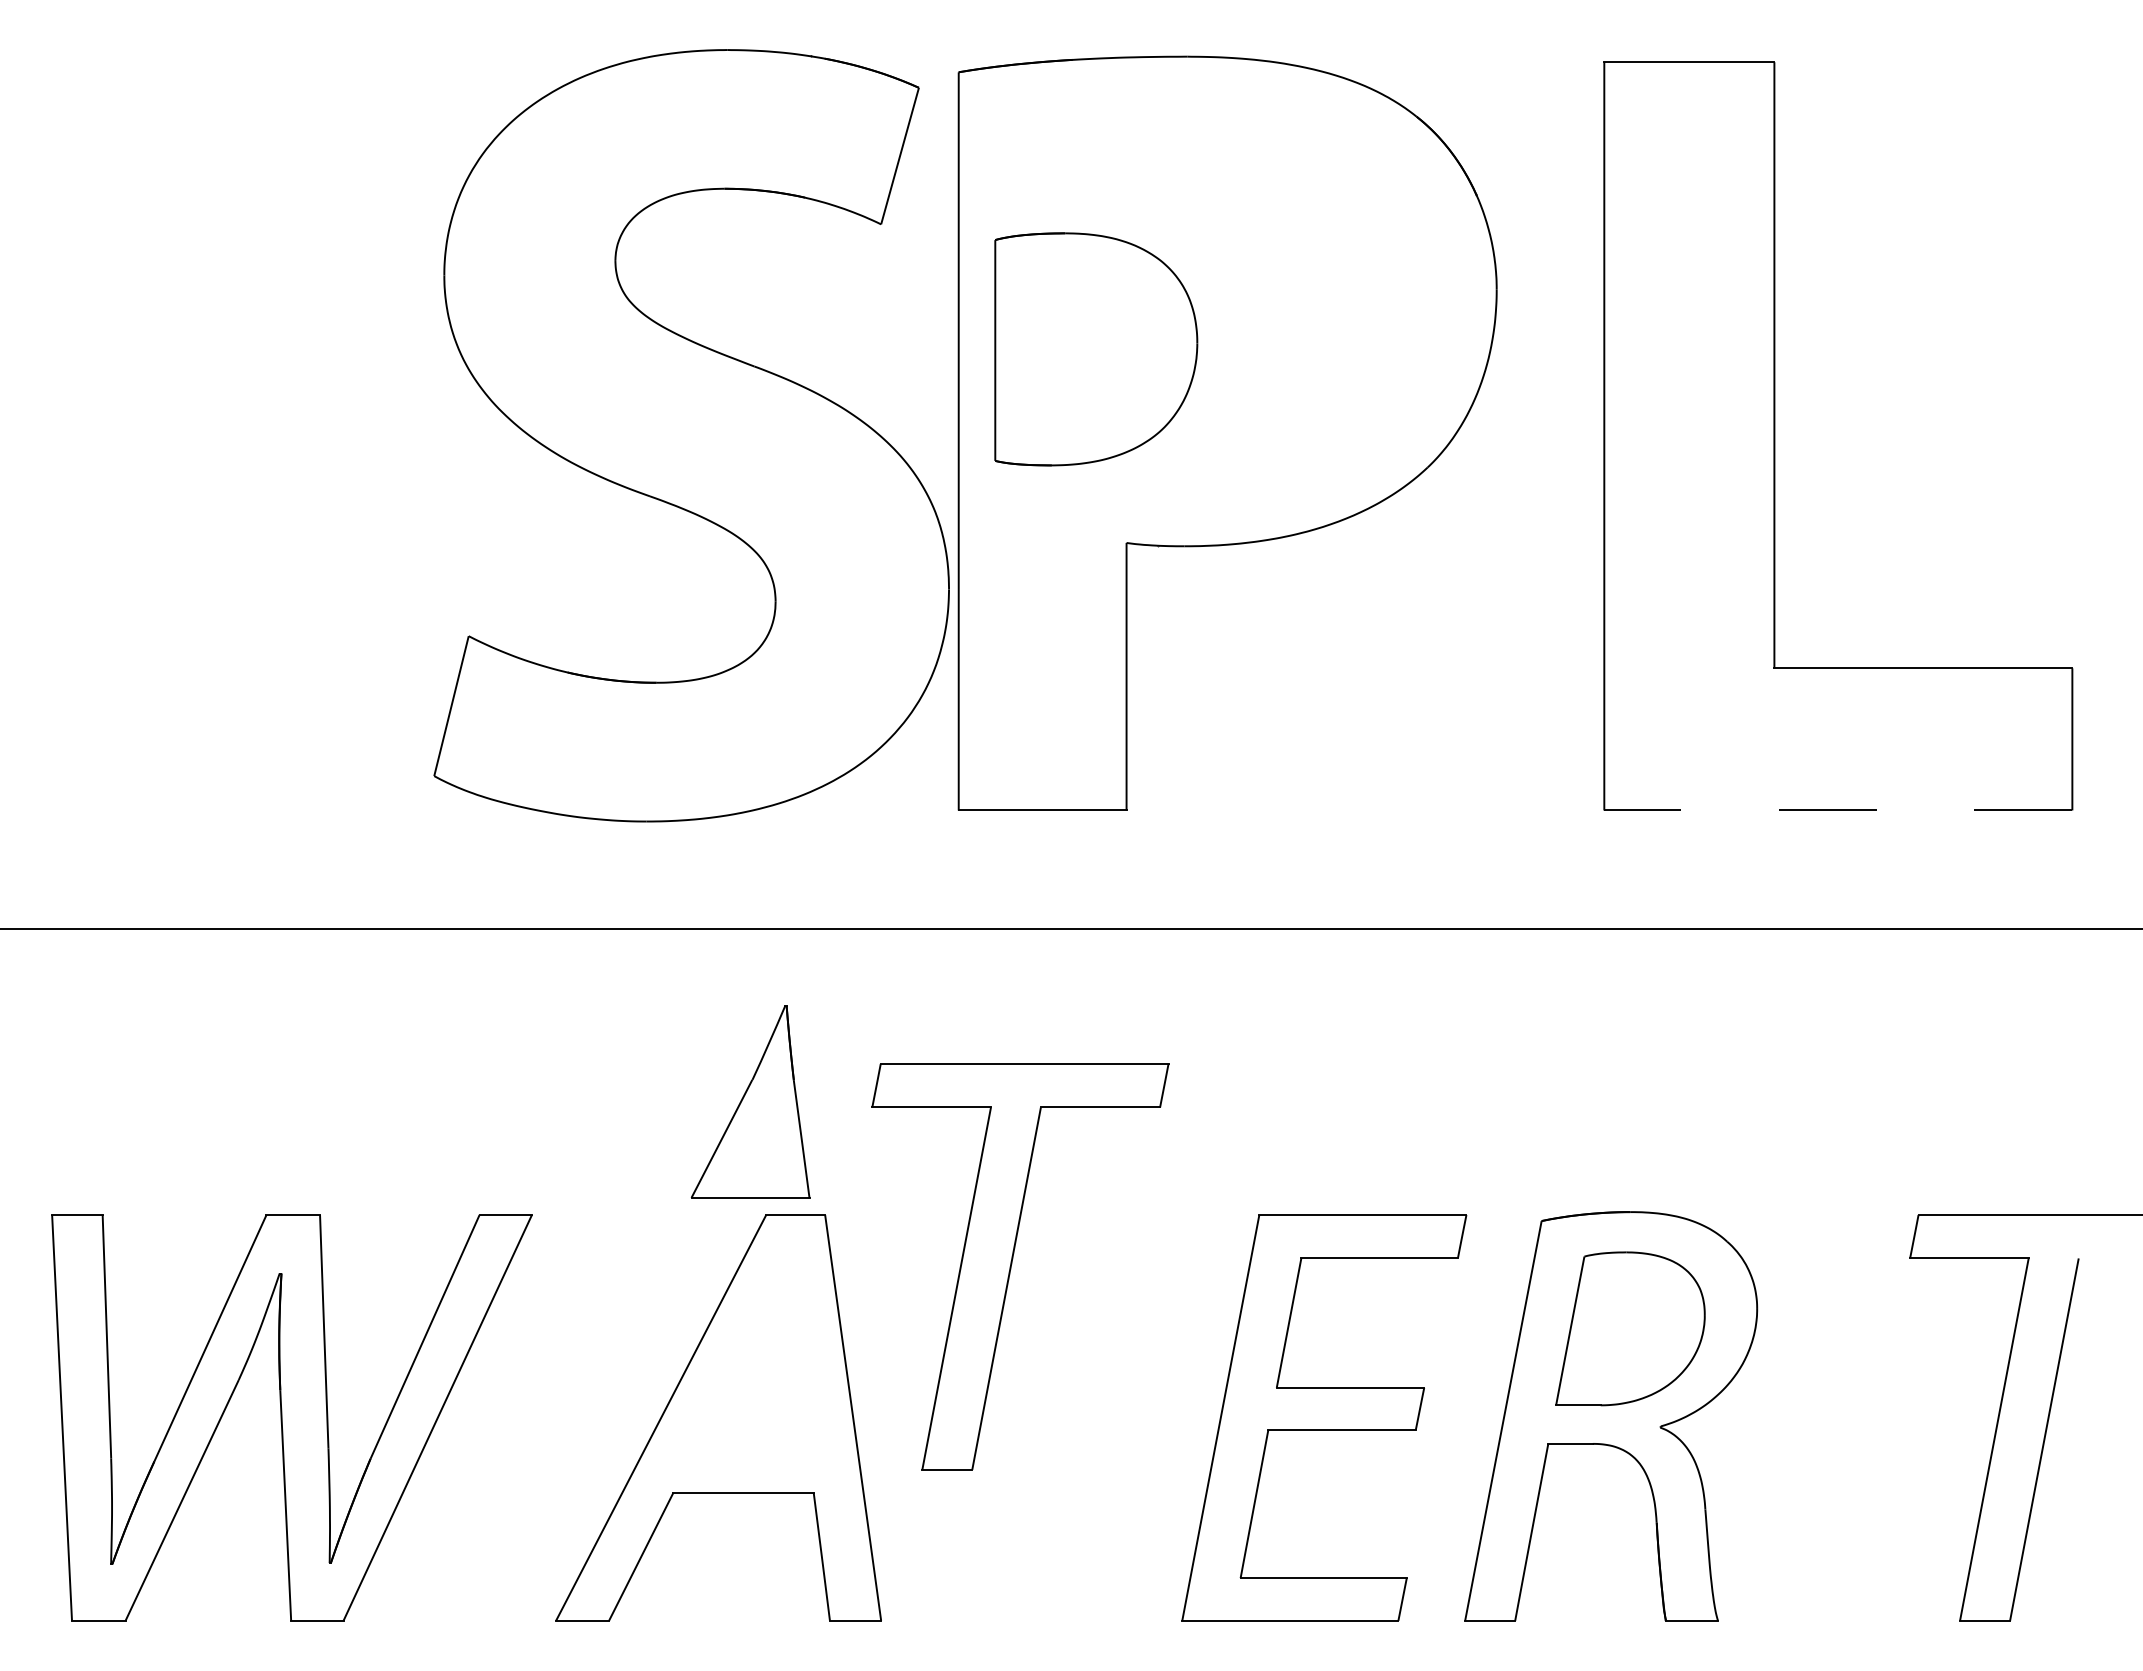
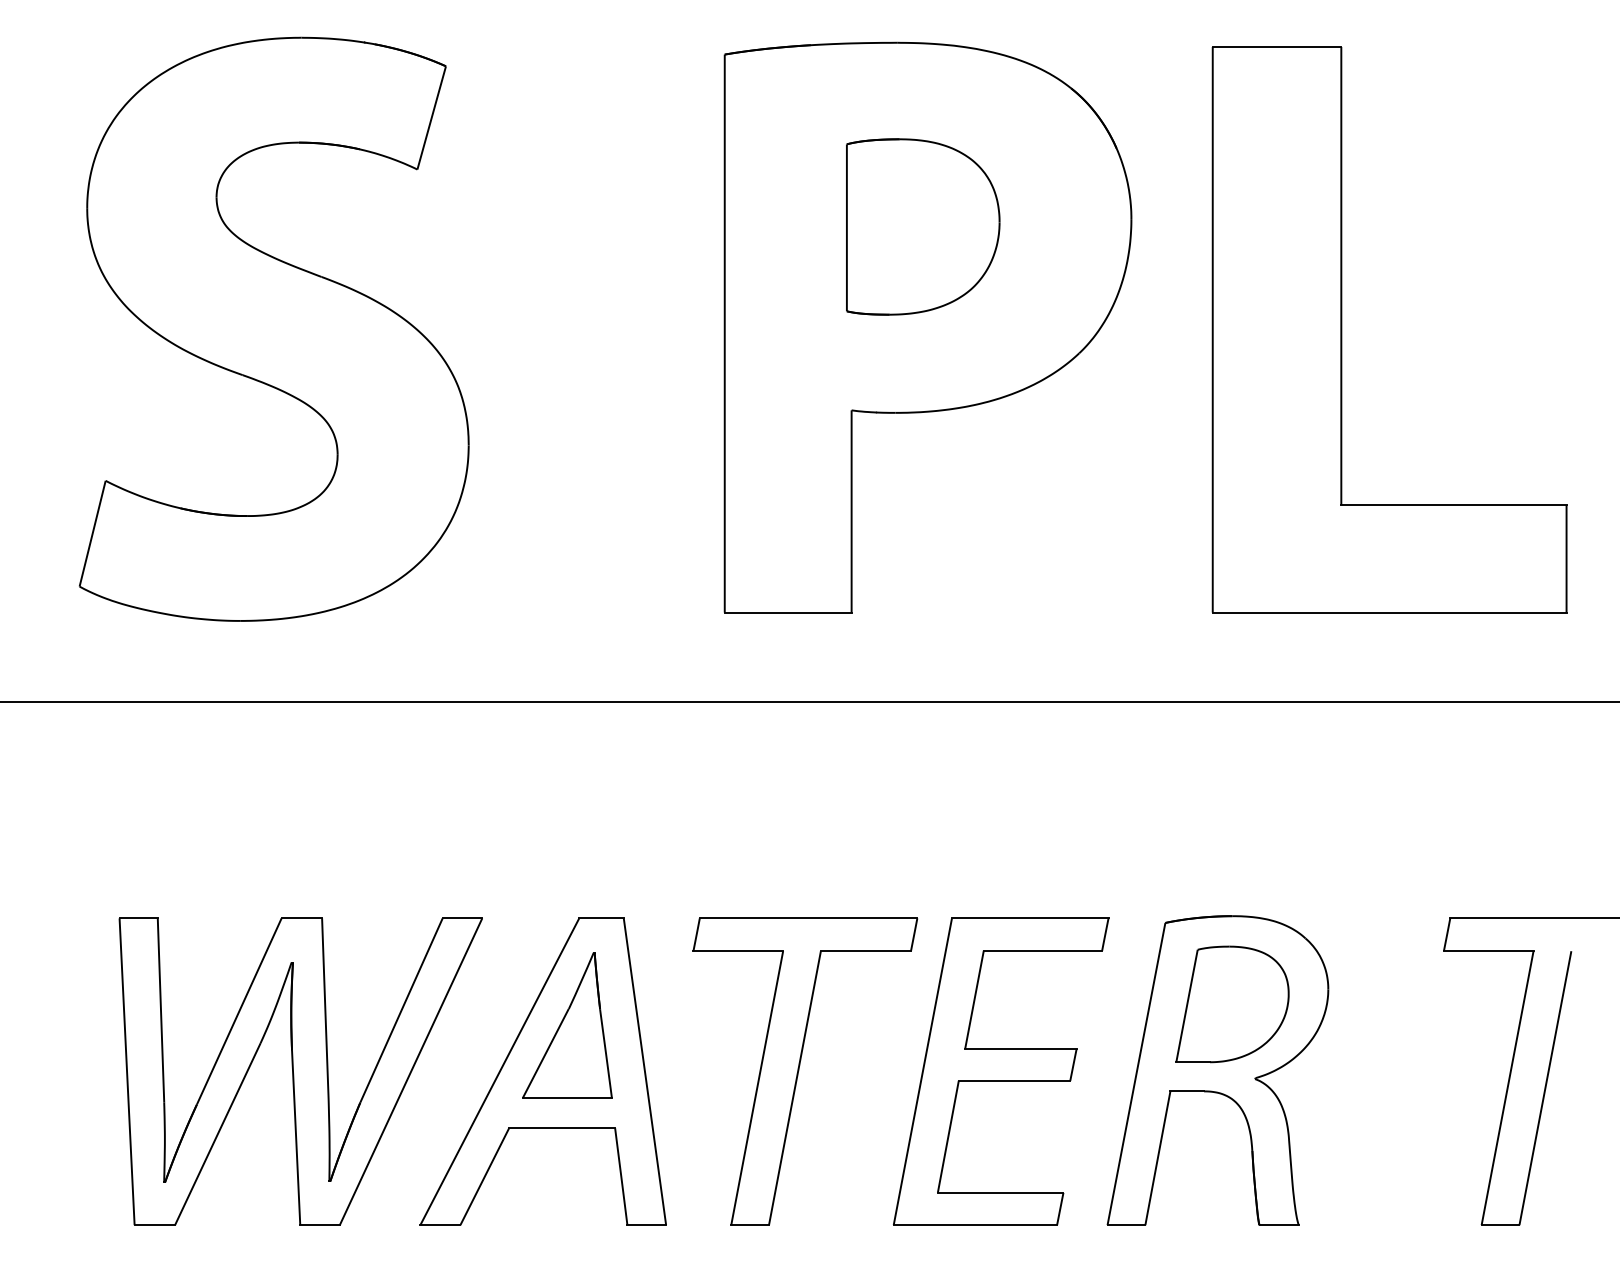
part: (1096, 349) -> (923, 227), moved
part: (691, 435) -> (274, 329), moved
line: (1837, 810) -> (1389, 612), dashed -> solid
part: (750, 1101) -> (567, 1025), moved
part: (1012, 1264) -> (799, 1069), moved
part: (291, 1417) -> (300, 1071), moved

